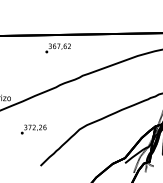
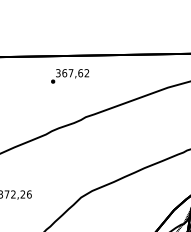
text: (57, 48) -> (69, 76), moved

